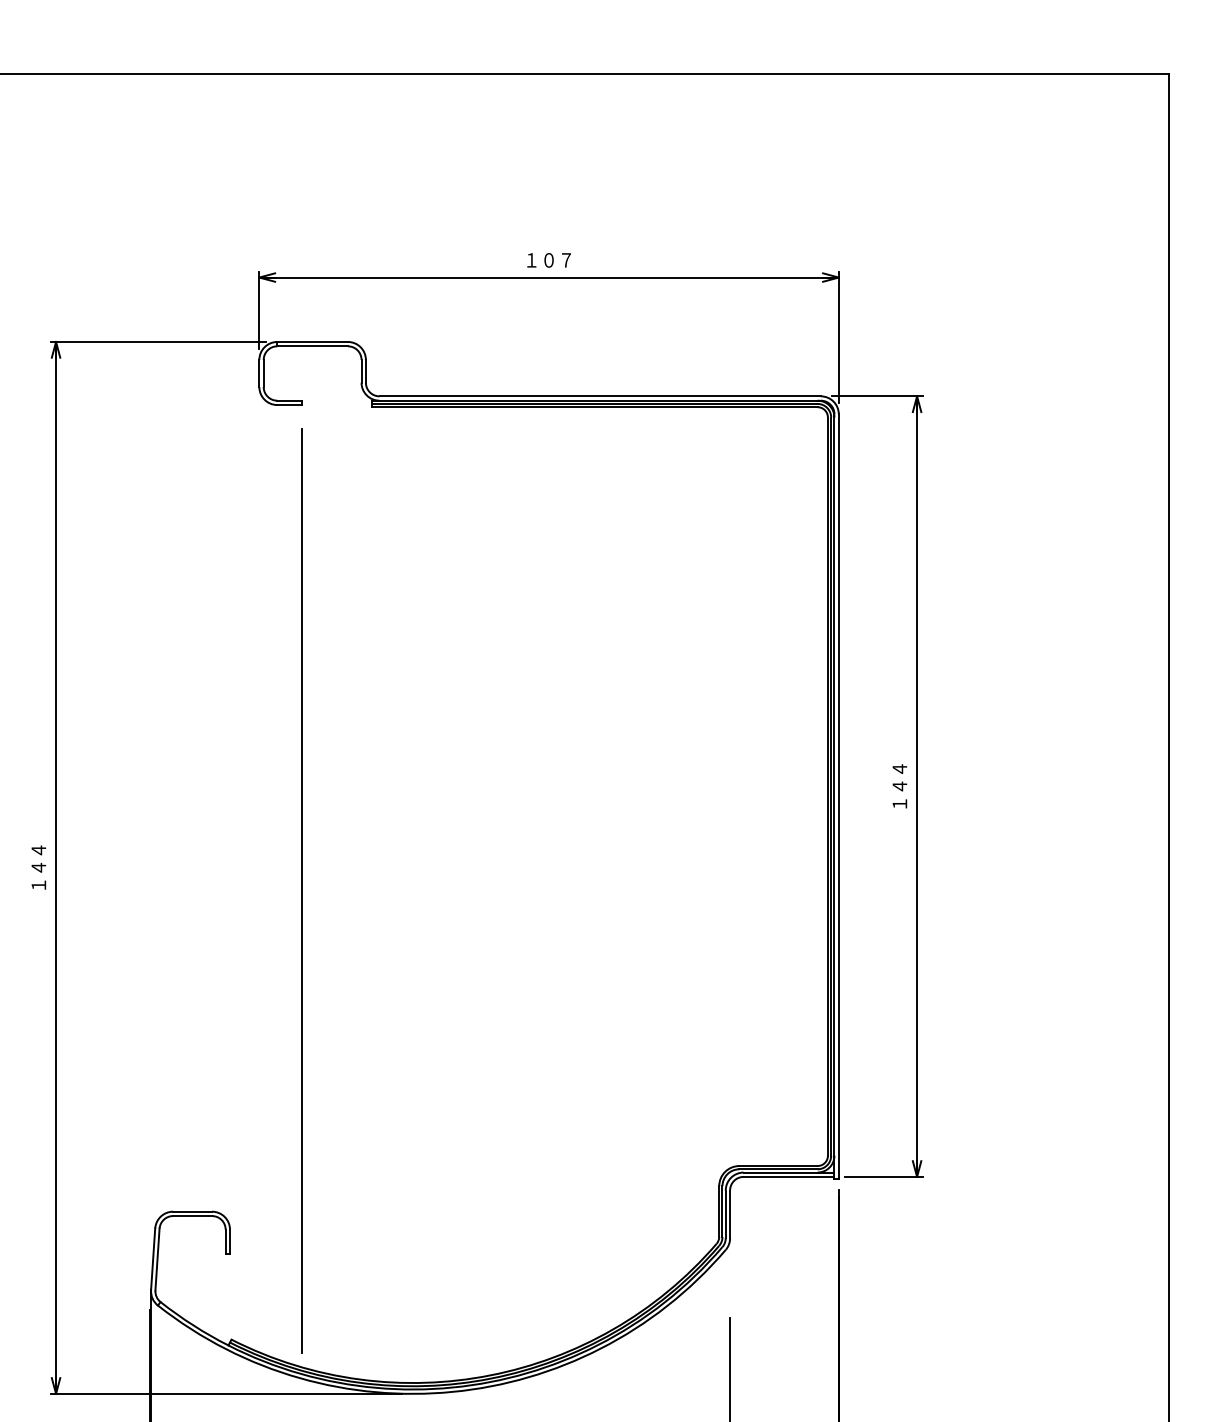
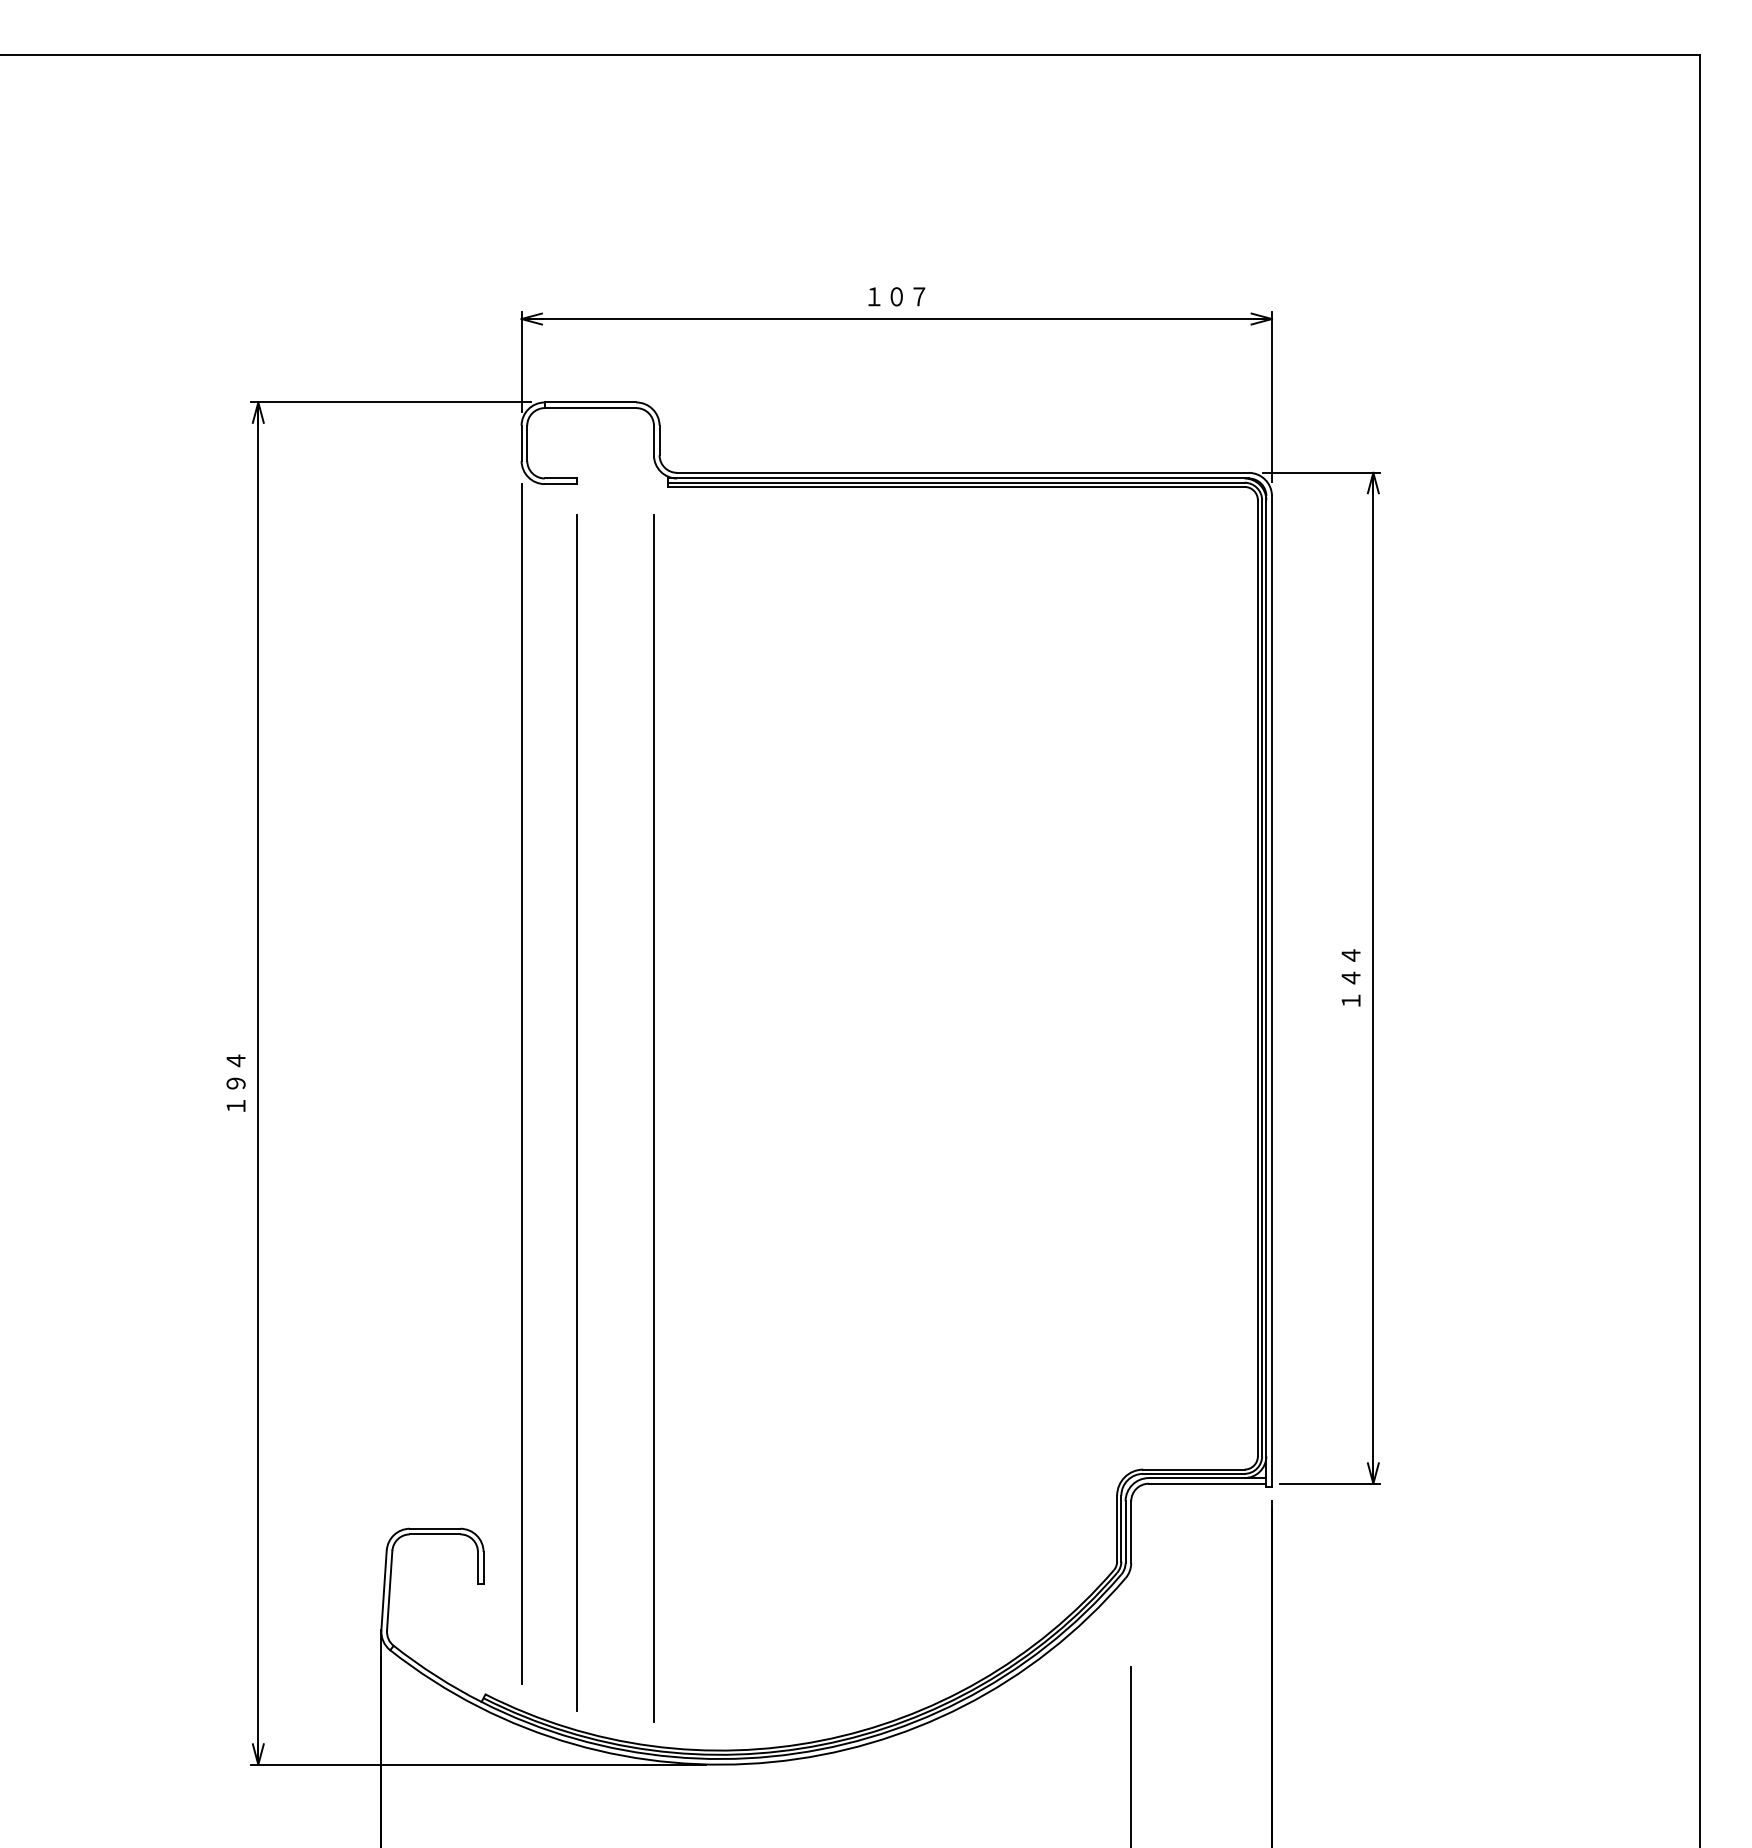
text: (38, 867) -> (235, 1083), １４４ -> １９４
line: (259, 867) -> (521, 1083), added
line: (361, 894) -> (653, 1117), added

